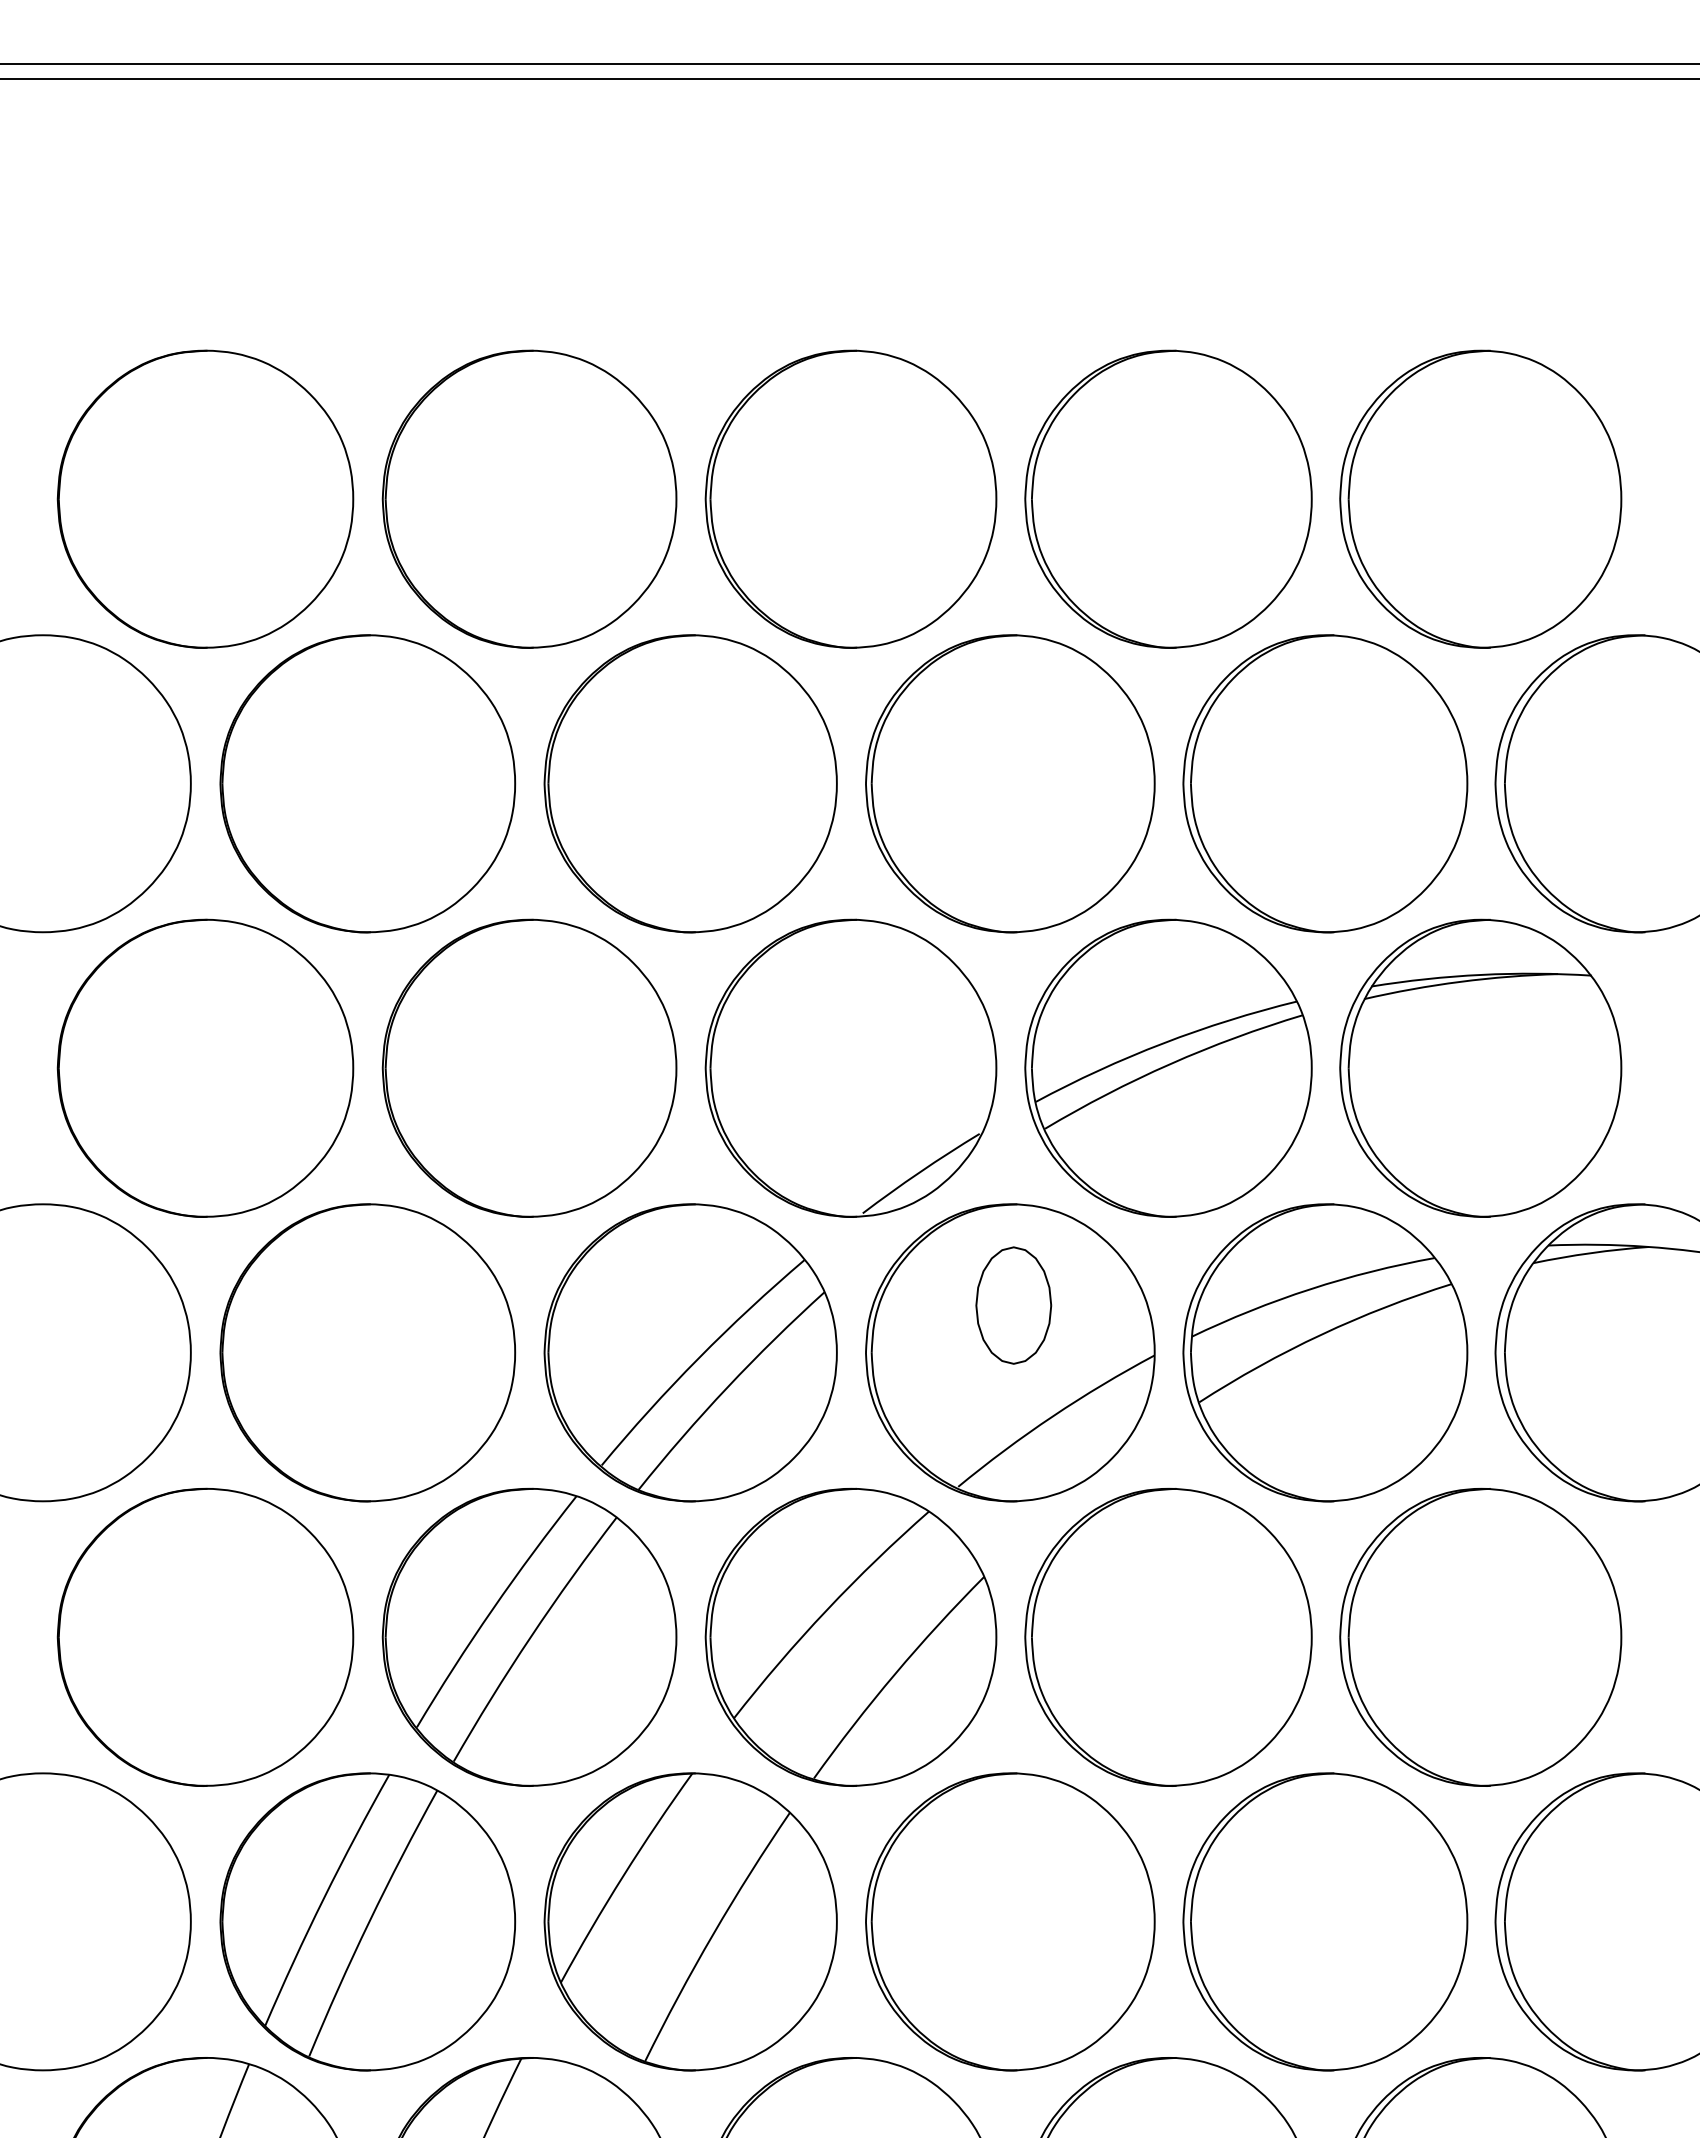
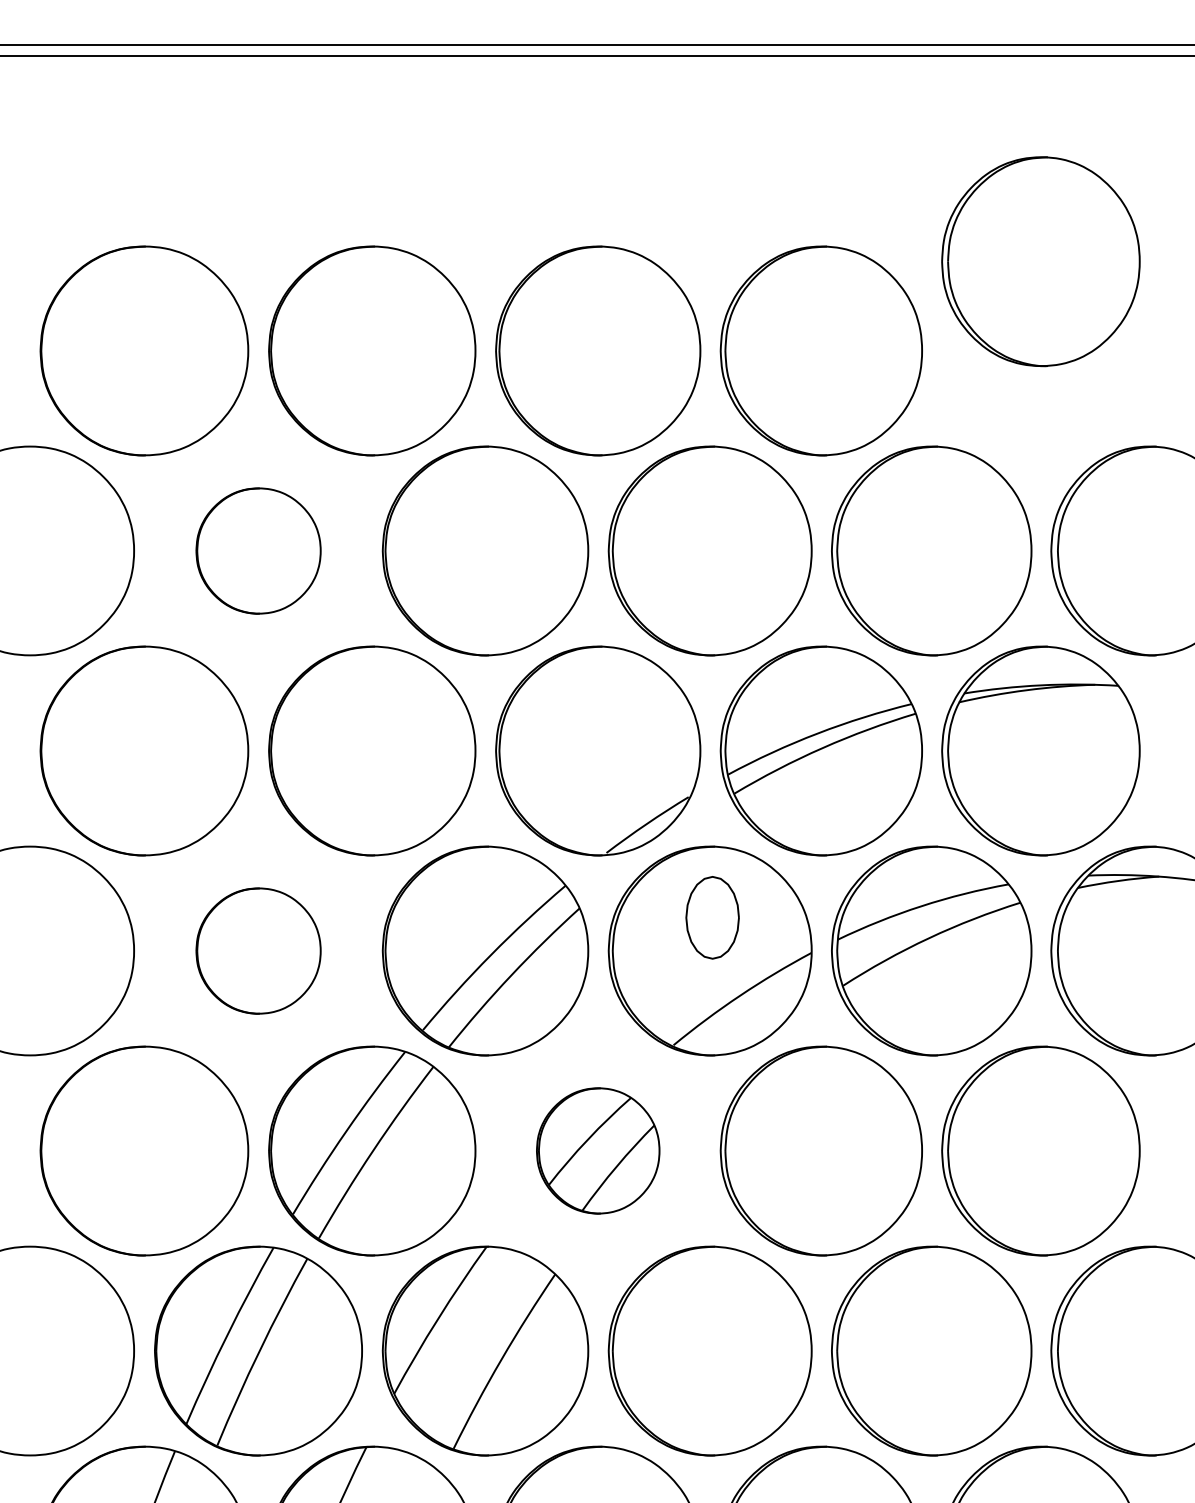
part: (1480, 498) -> (1040, 261), moved
part: (367, 783) -> (258, 550), size x0.6
part: (367, 1352) -> (258, 950), size x0.6
part: (850, 1636) -> (597, 1150), size x0.6

